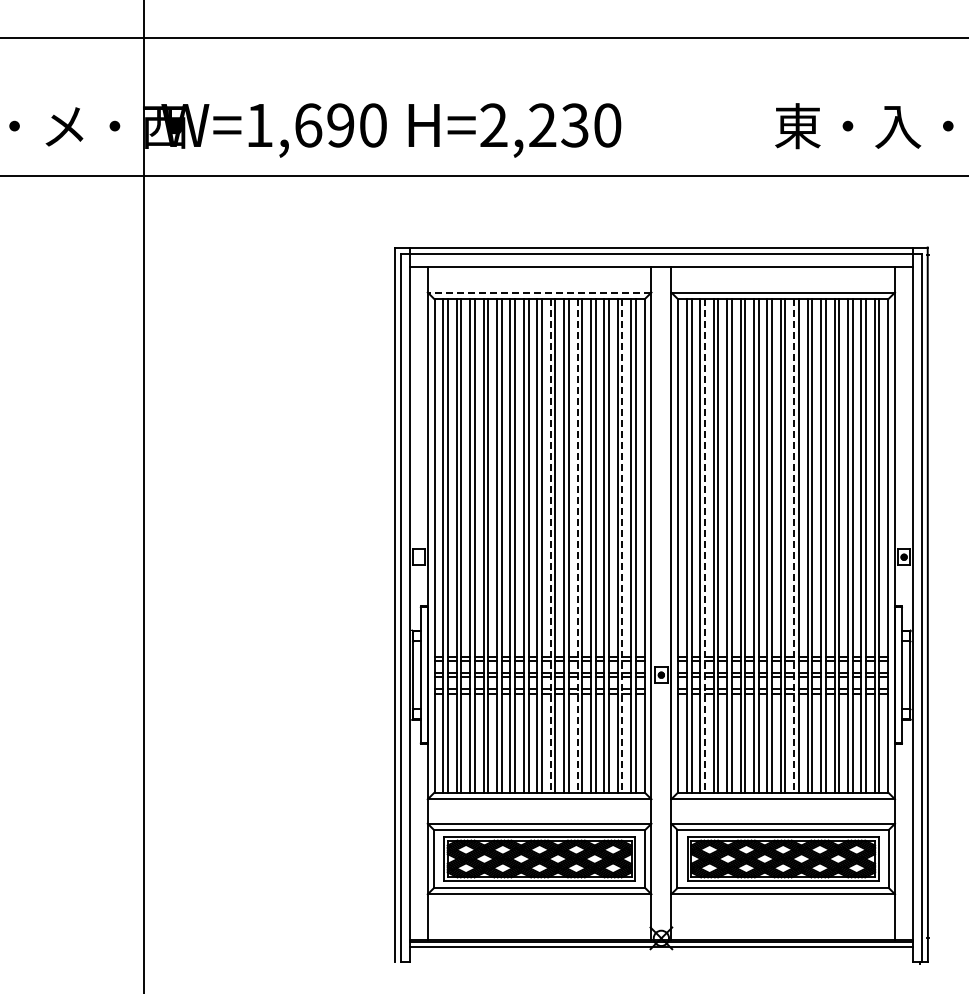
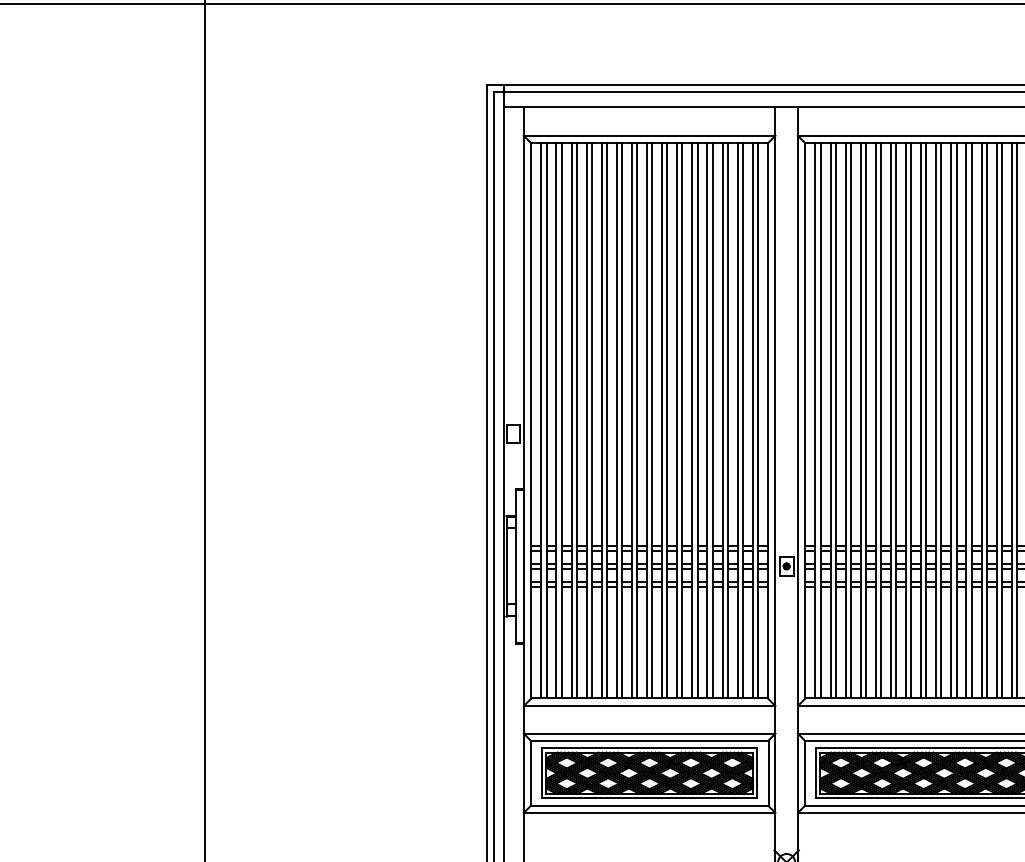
line: (539, 292) -> (649, 135), dashed -> solid
line: (550, 545) -> (661, 420), dashed -> solid
line: (577, 545) -> (692, 420), dashed -> solid
line: (622, 545) -> (742, 420), dashed -> solid
line: (704, 545) -> (835, 420), dashed -> solid
line: (794, 545) -> (936, 420), dashed -> solid

